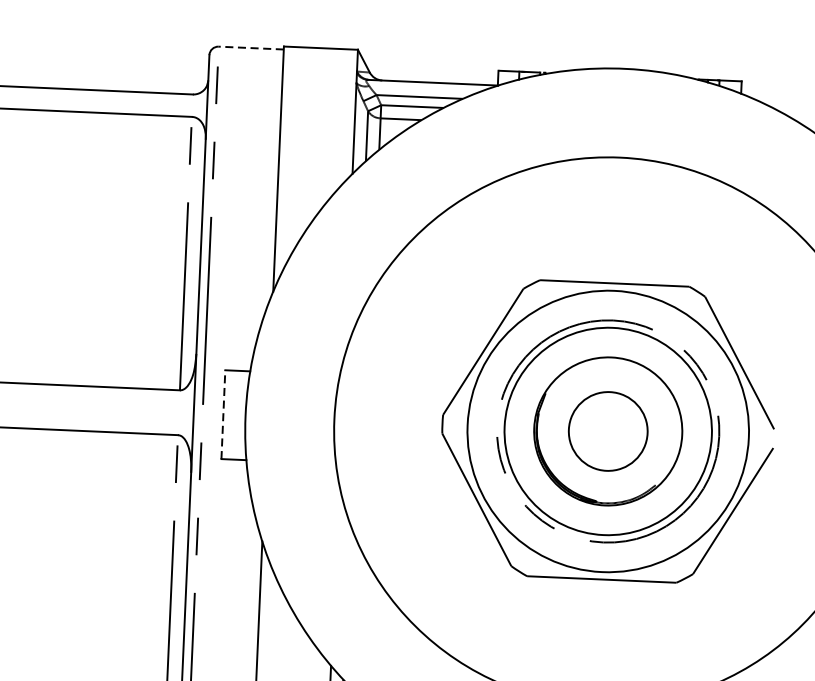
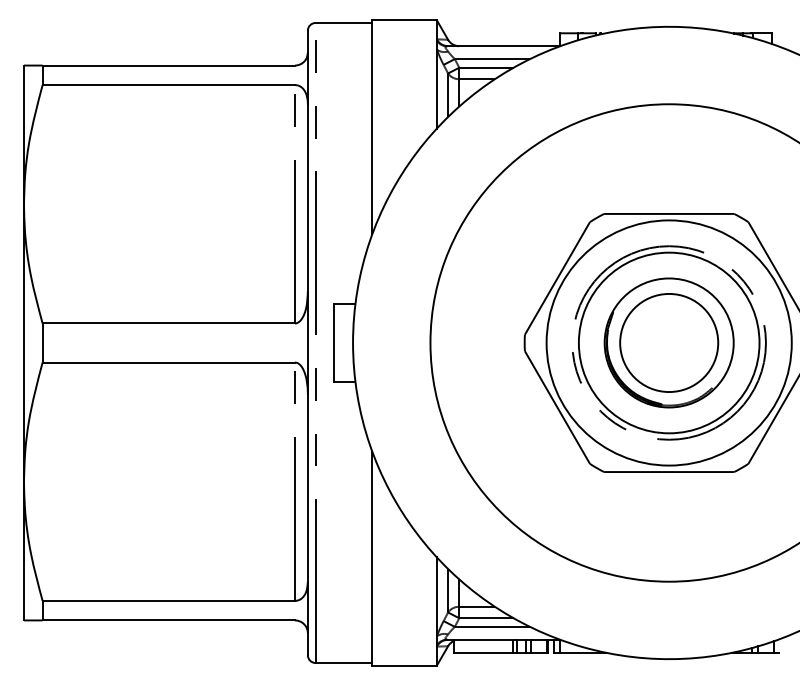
line: (250, 47) -> (343, 22), dashed -> solid
line: (223, 415) -> (333, 343), dashed -> solid
circle: (608, 430) -> (669, 342), size x1.43

